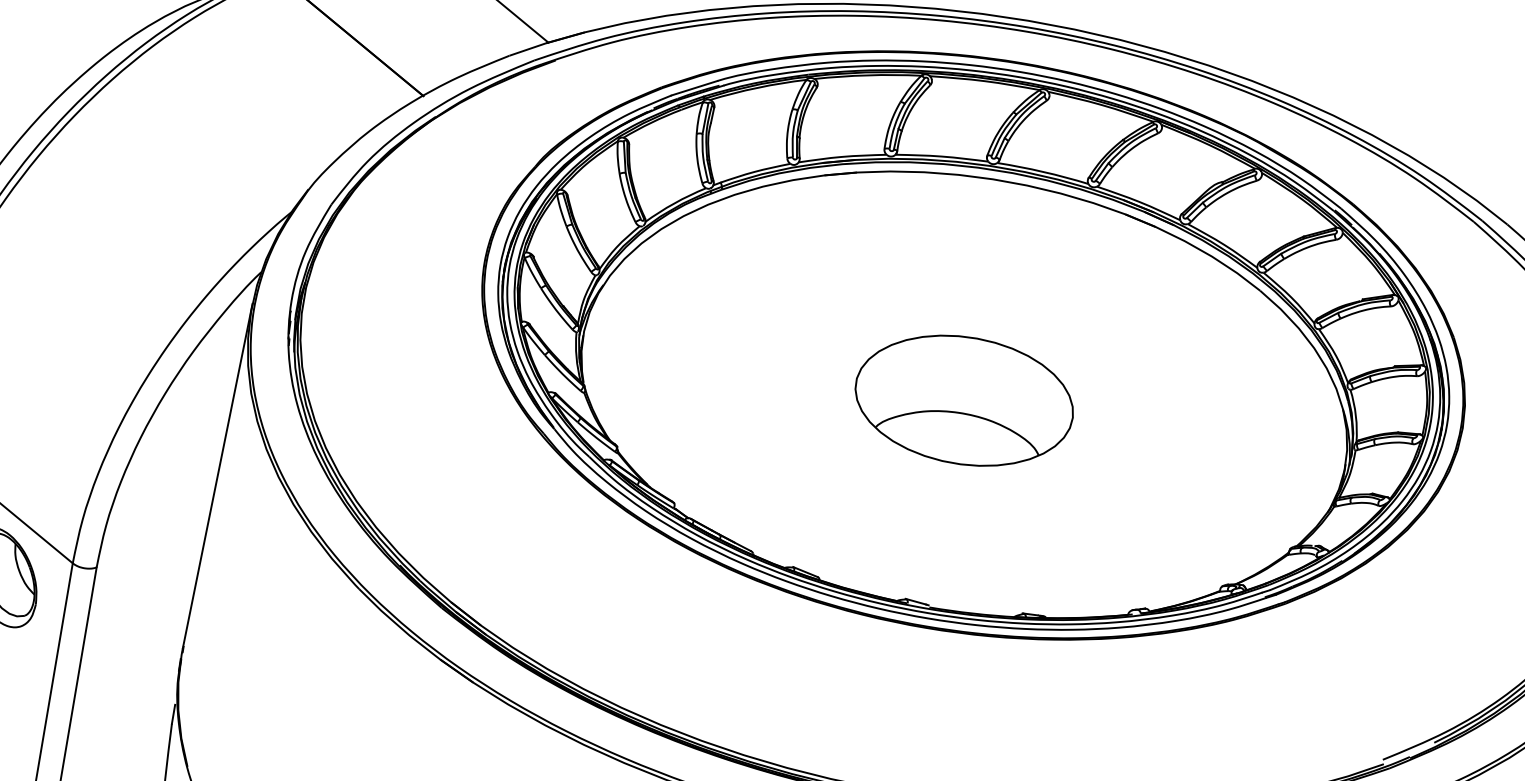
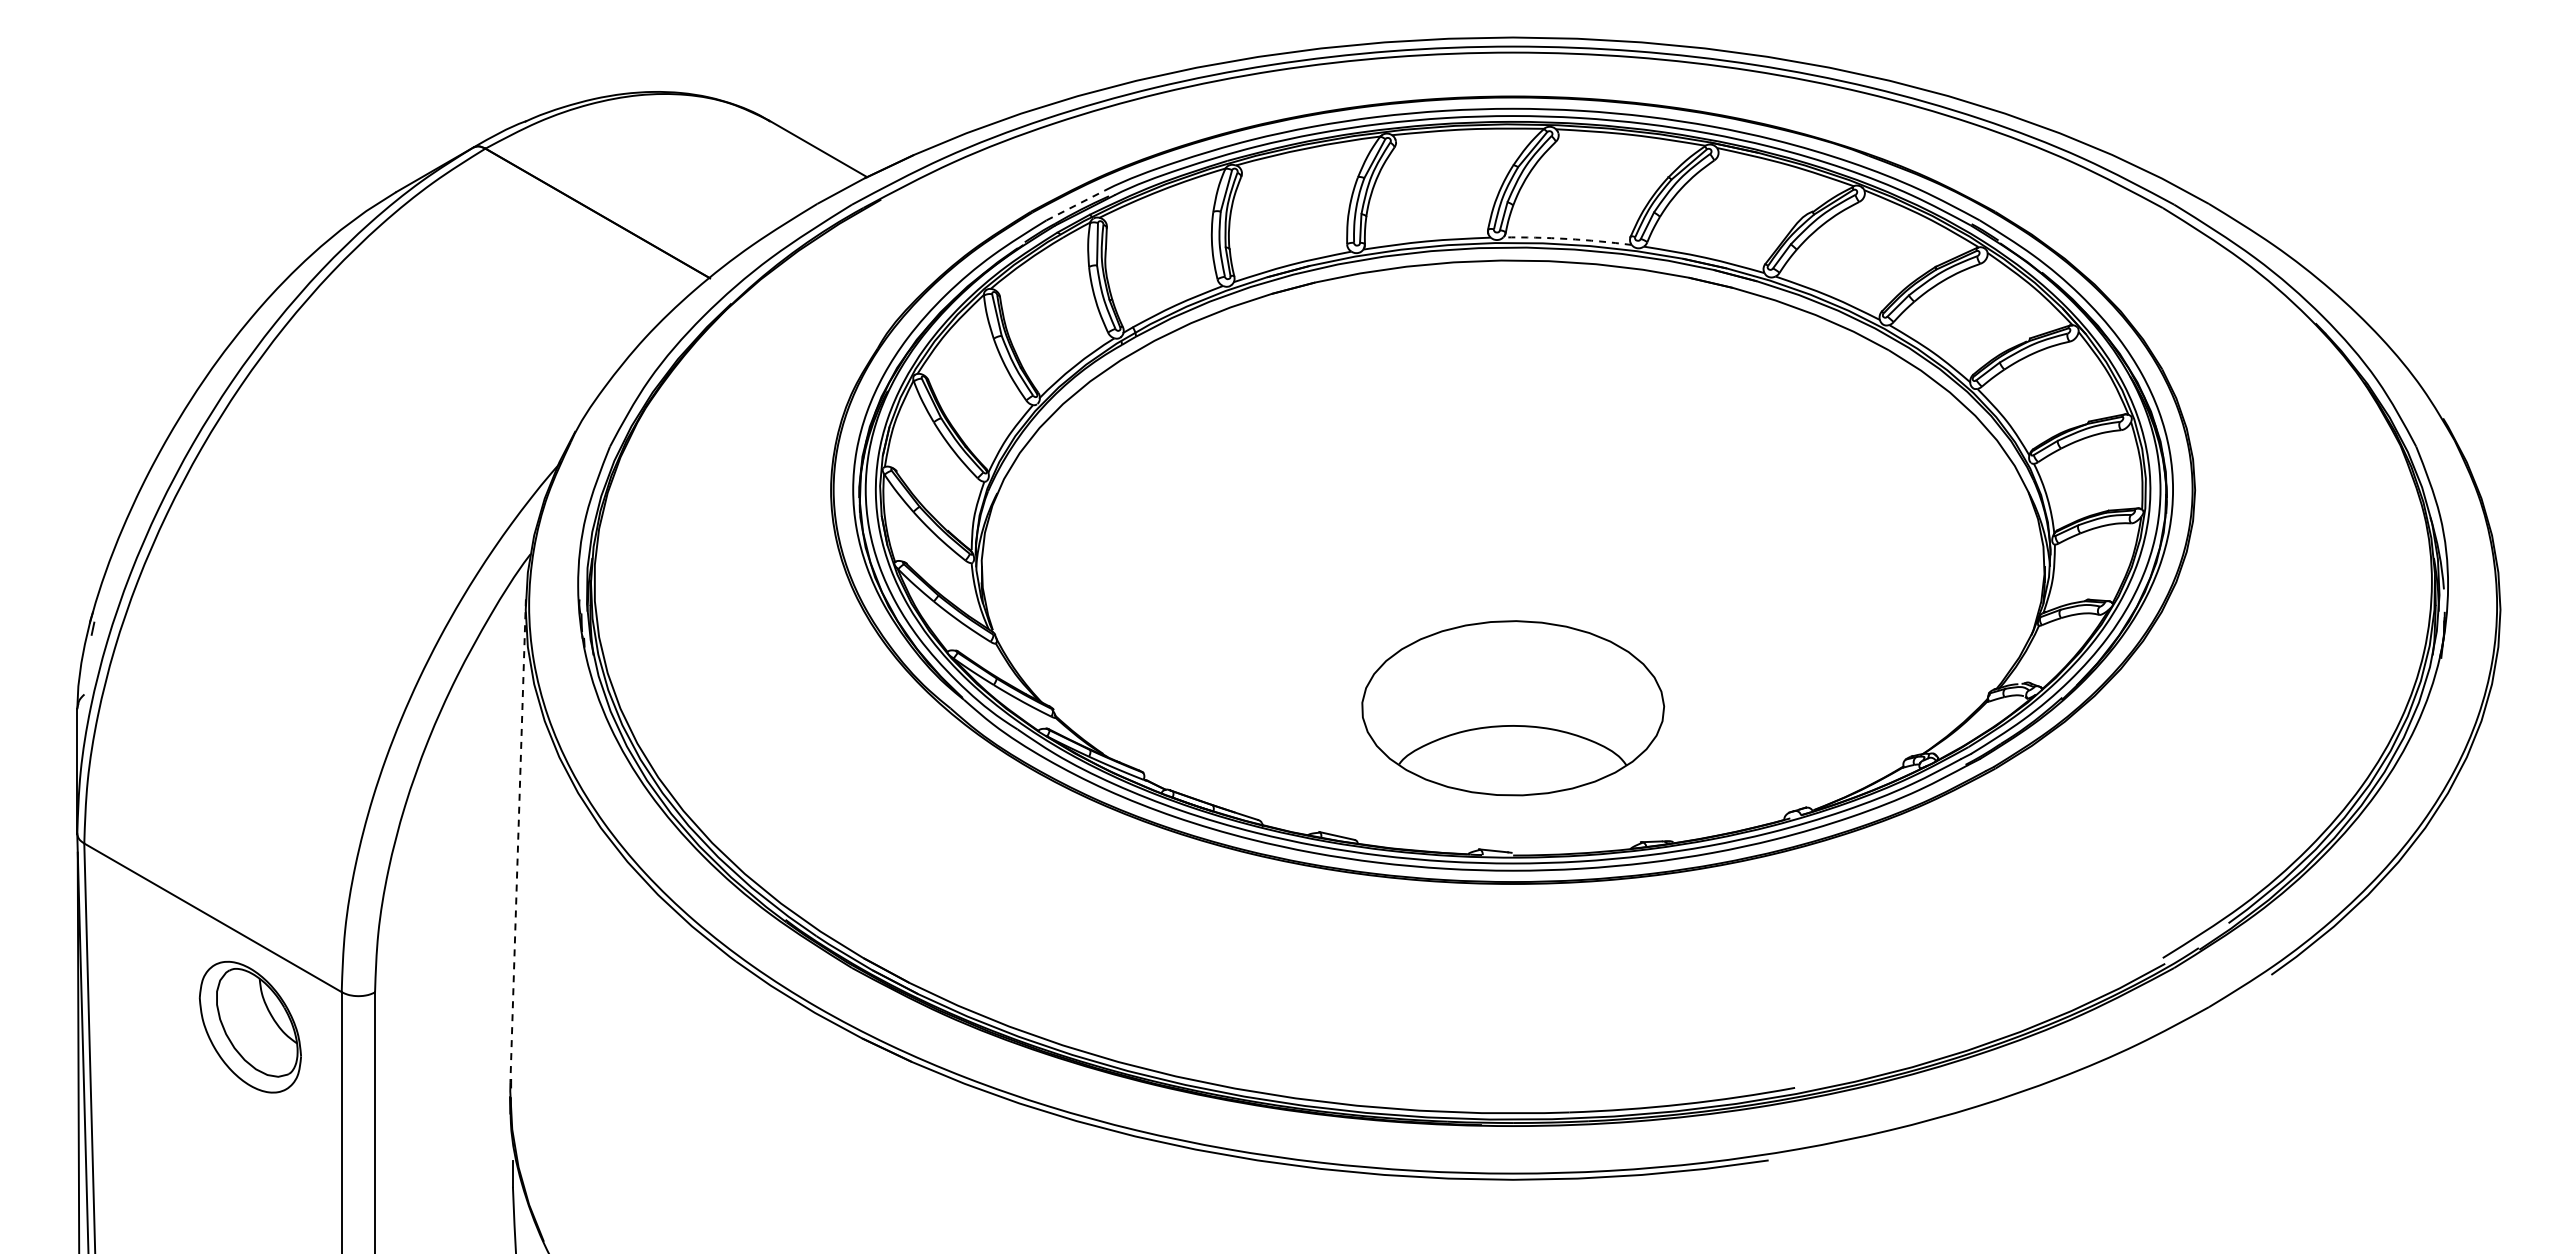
line: (694, 88) -> (1075, 205), solid -> dashed
arc: (1043, 171) -> (1567, 238), solid -> dashed
part: (964, 400) -> (1513, 708), moved
line: (217, 476) -> (518, 840), solid -> dashed

